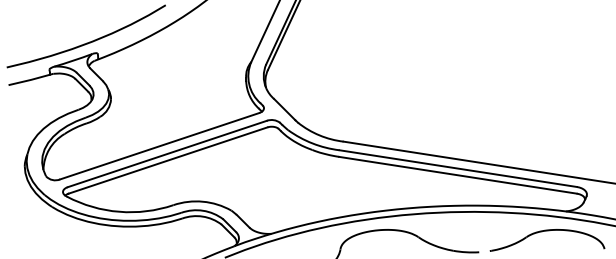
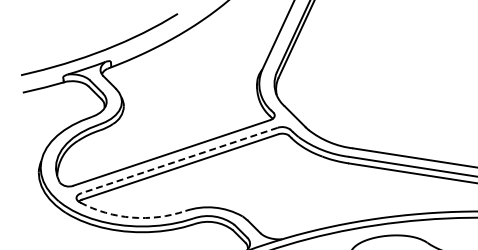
line: (167, 154) -> (179, 161), solid -> dashed
arc: (119, 211) -> (132, 217), solid -> dashed

